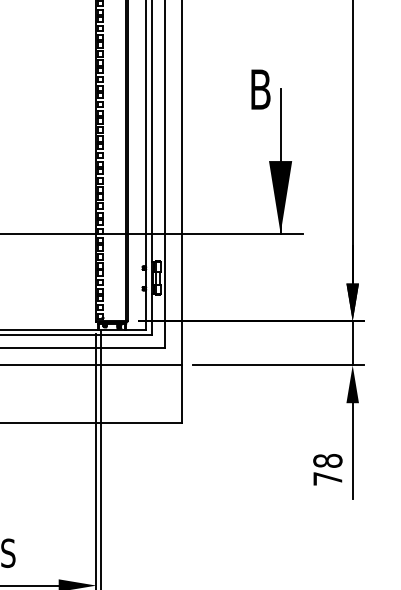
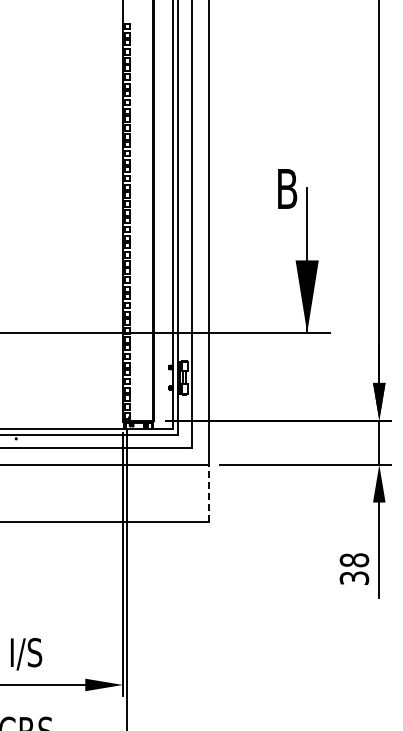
line: (181, 394) -> (208, 493), solid -> dashed
text: (327, 478) -> (354, 577), 78 -> 38

